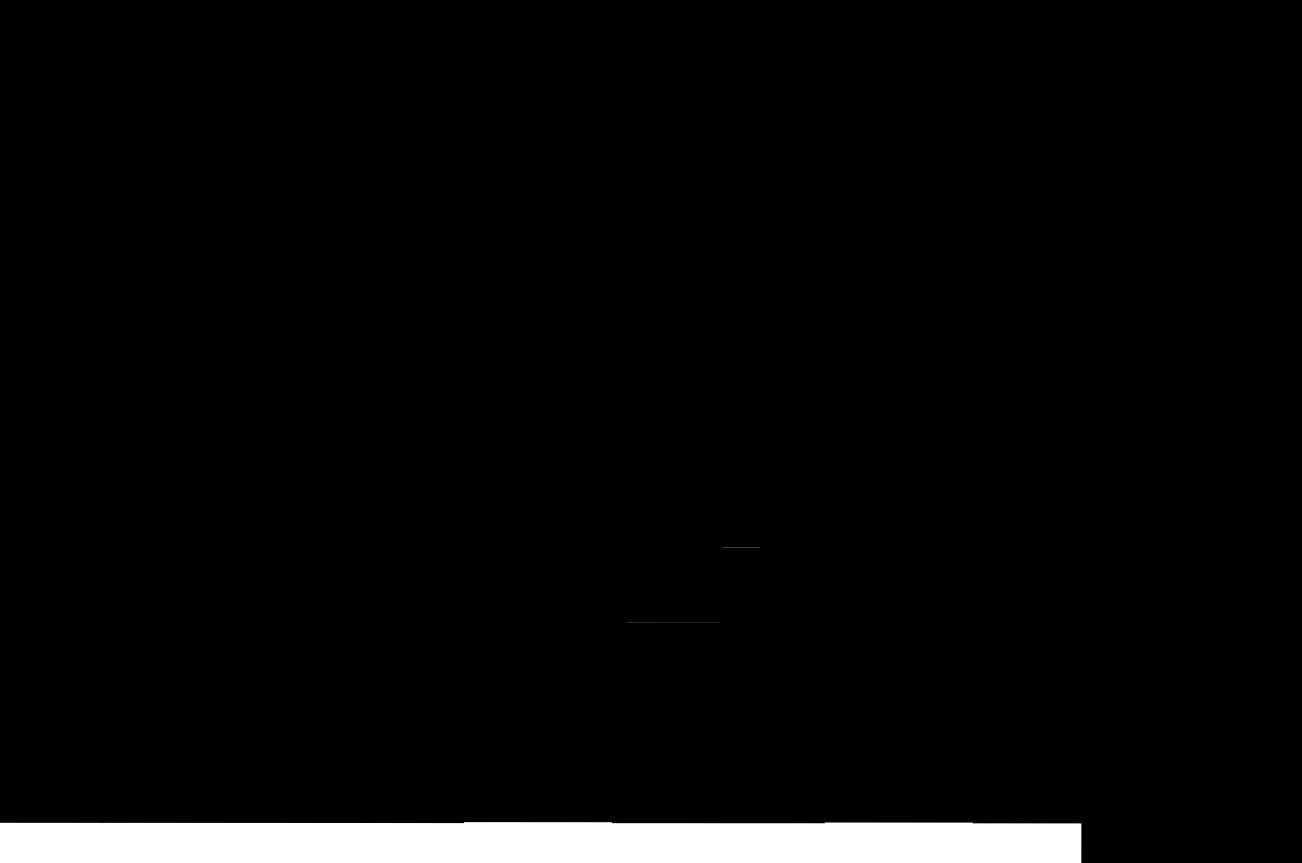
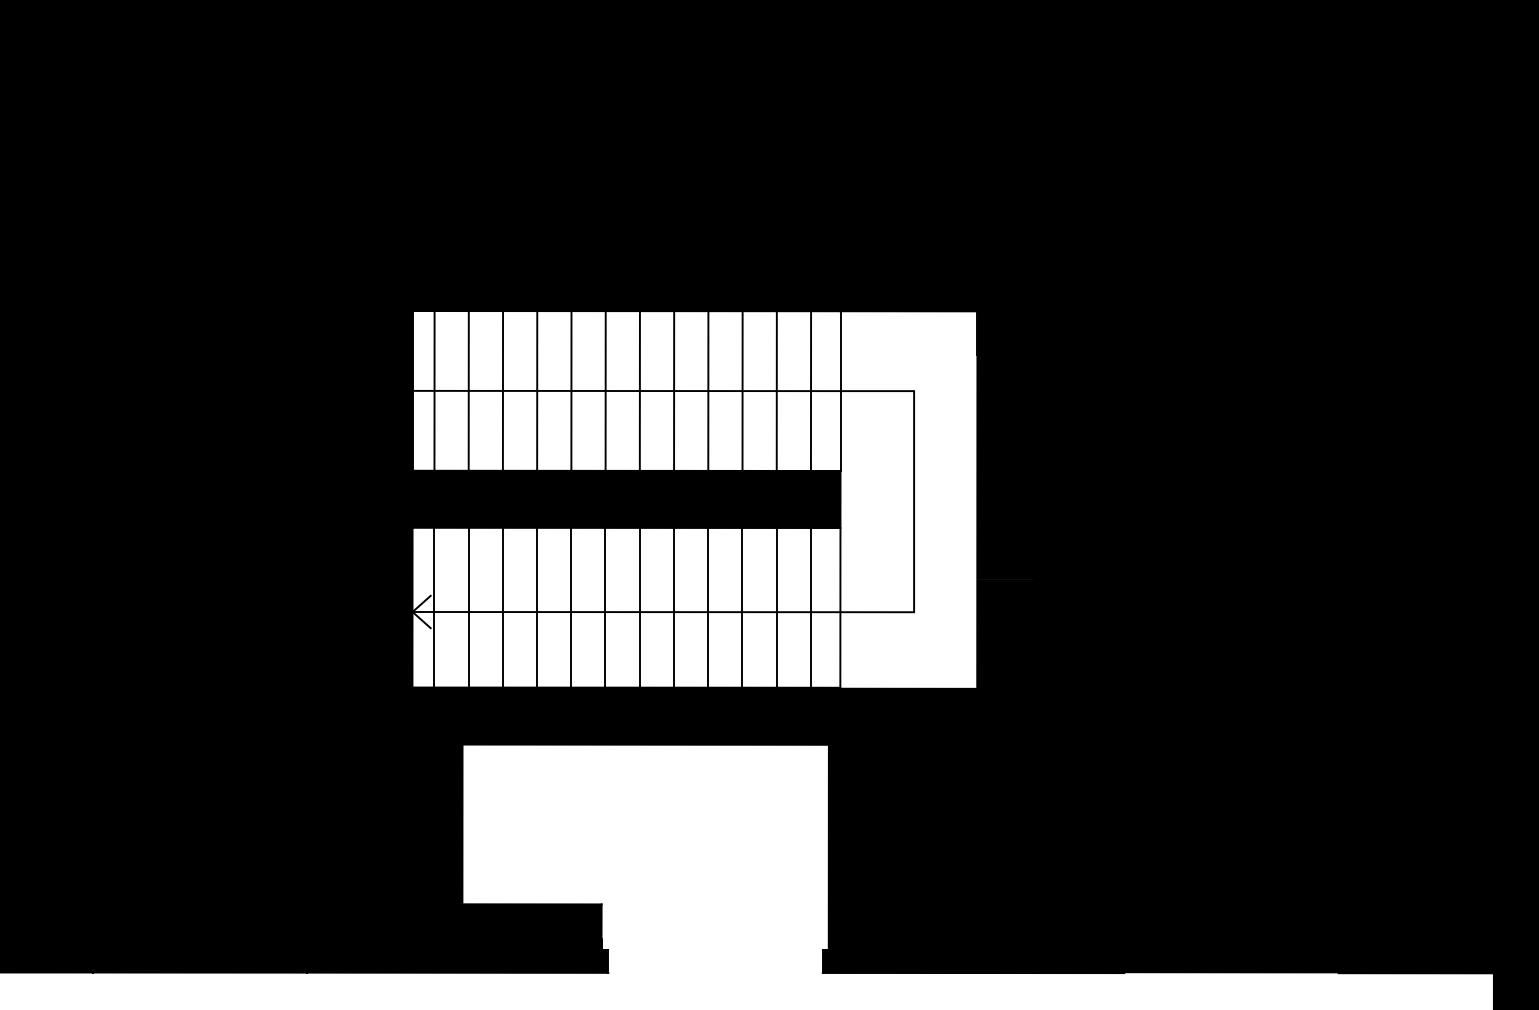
fill: (523, 490) -> (694, 498), removed
fill: (489, 742) -> (646, 858), removed

